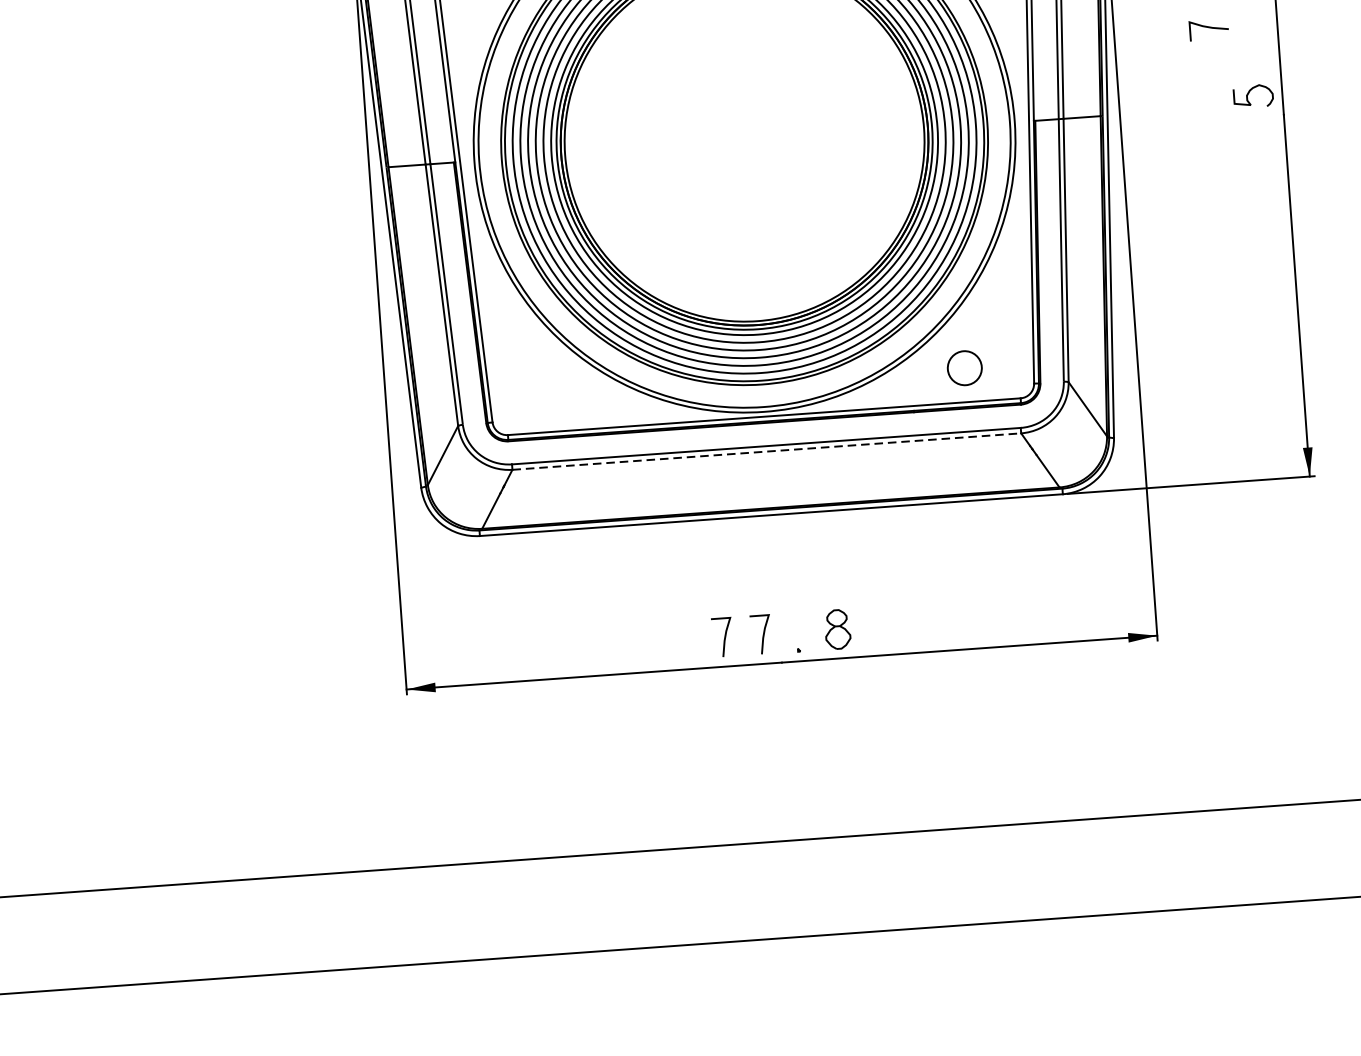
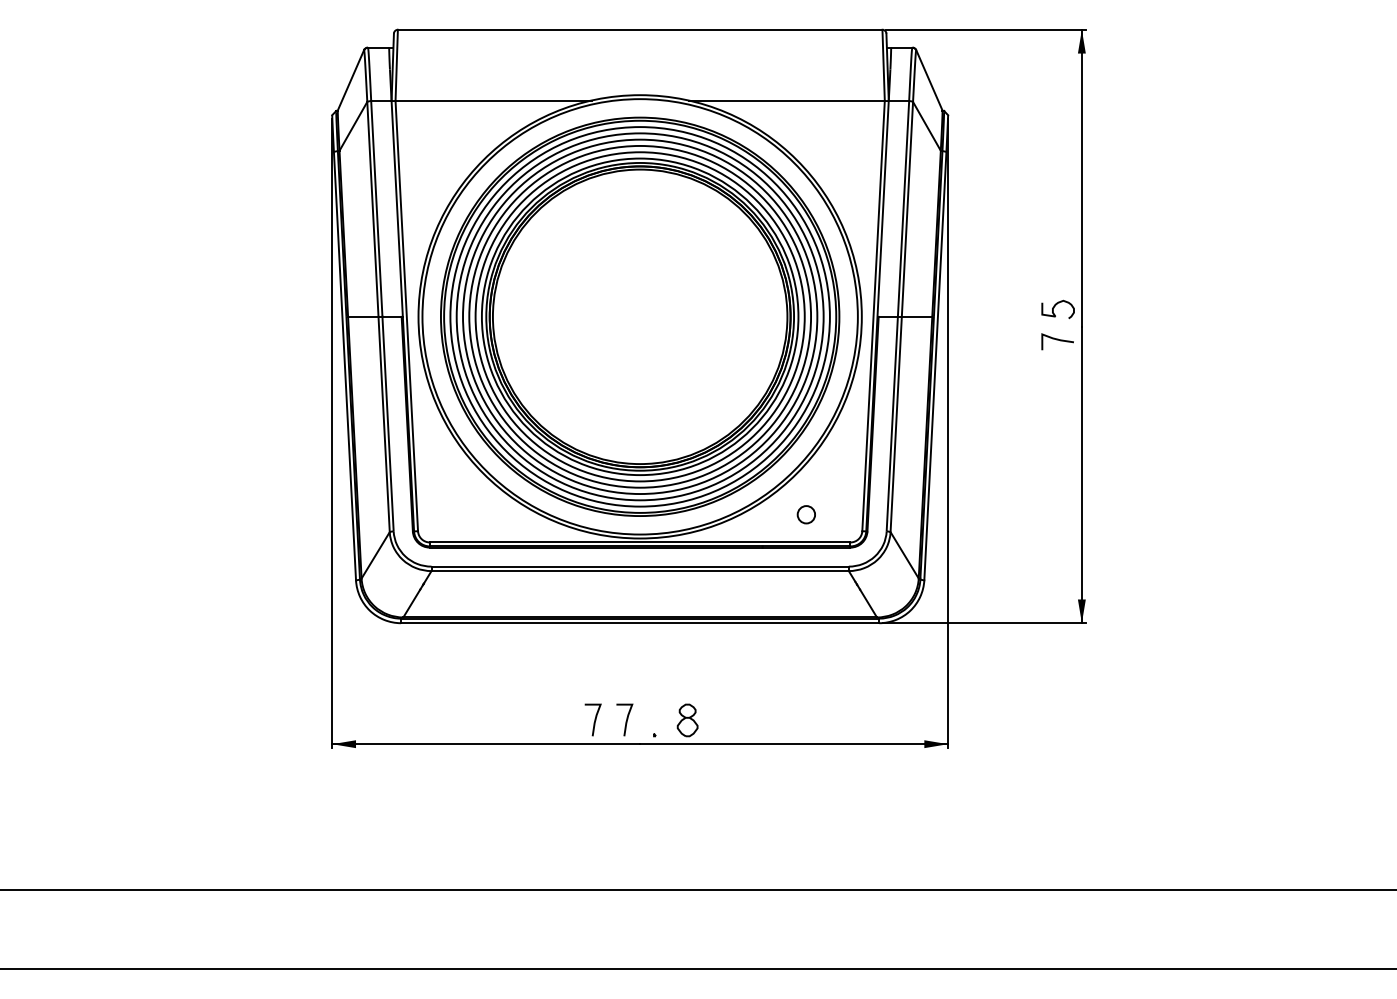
curve: (1208, 28) -> (1057, 340), moved
circle: (963, 368) -> (805, 514), size x0.62
line: (767, 452) -> (640, 571), dashed -> solid

